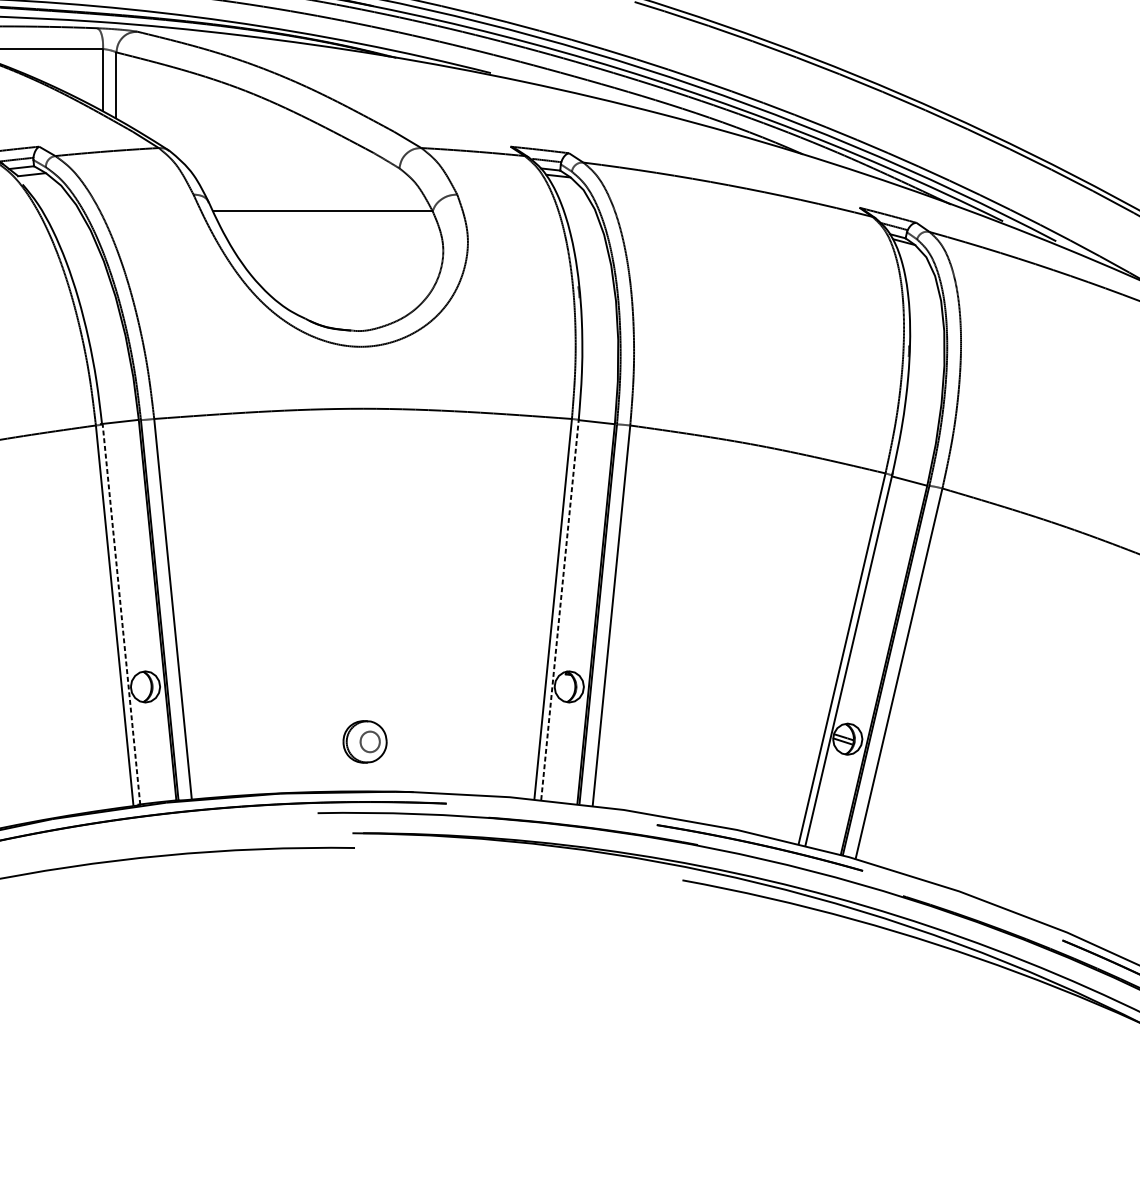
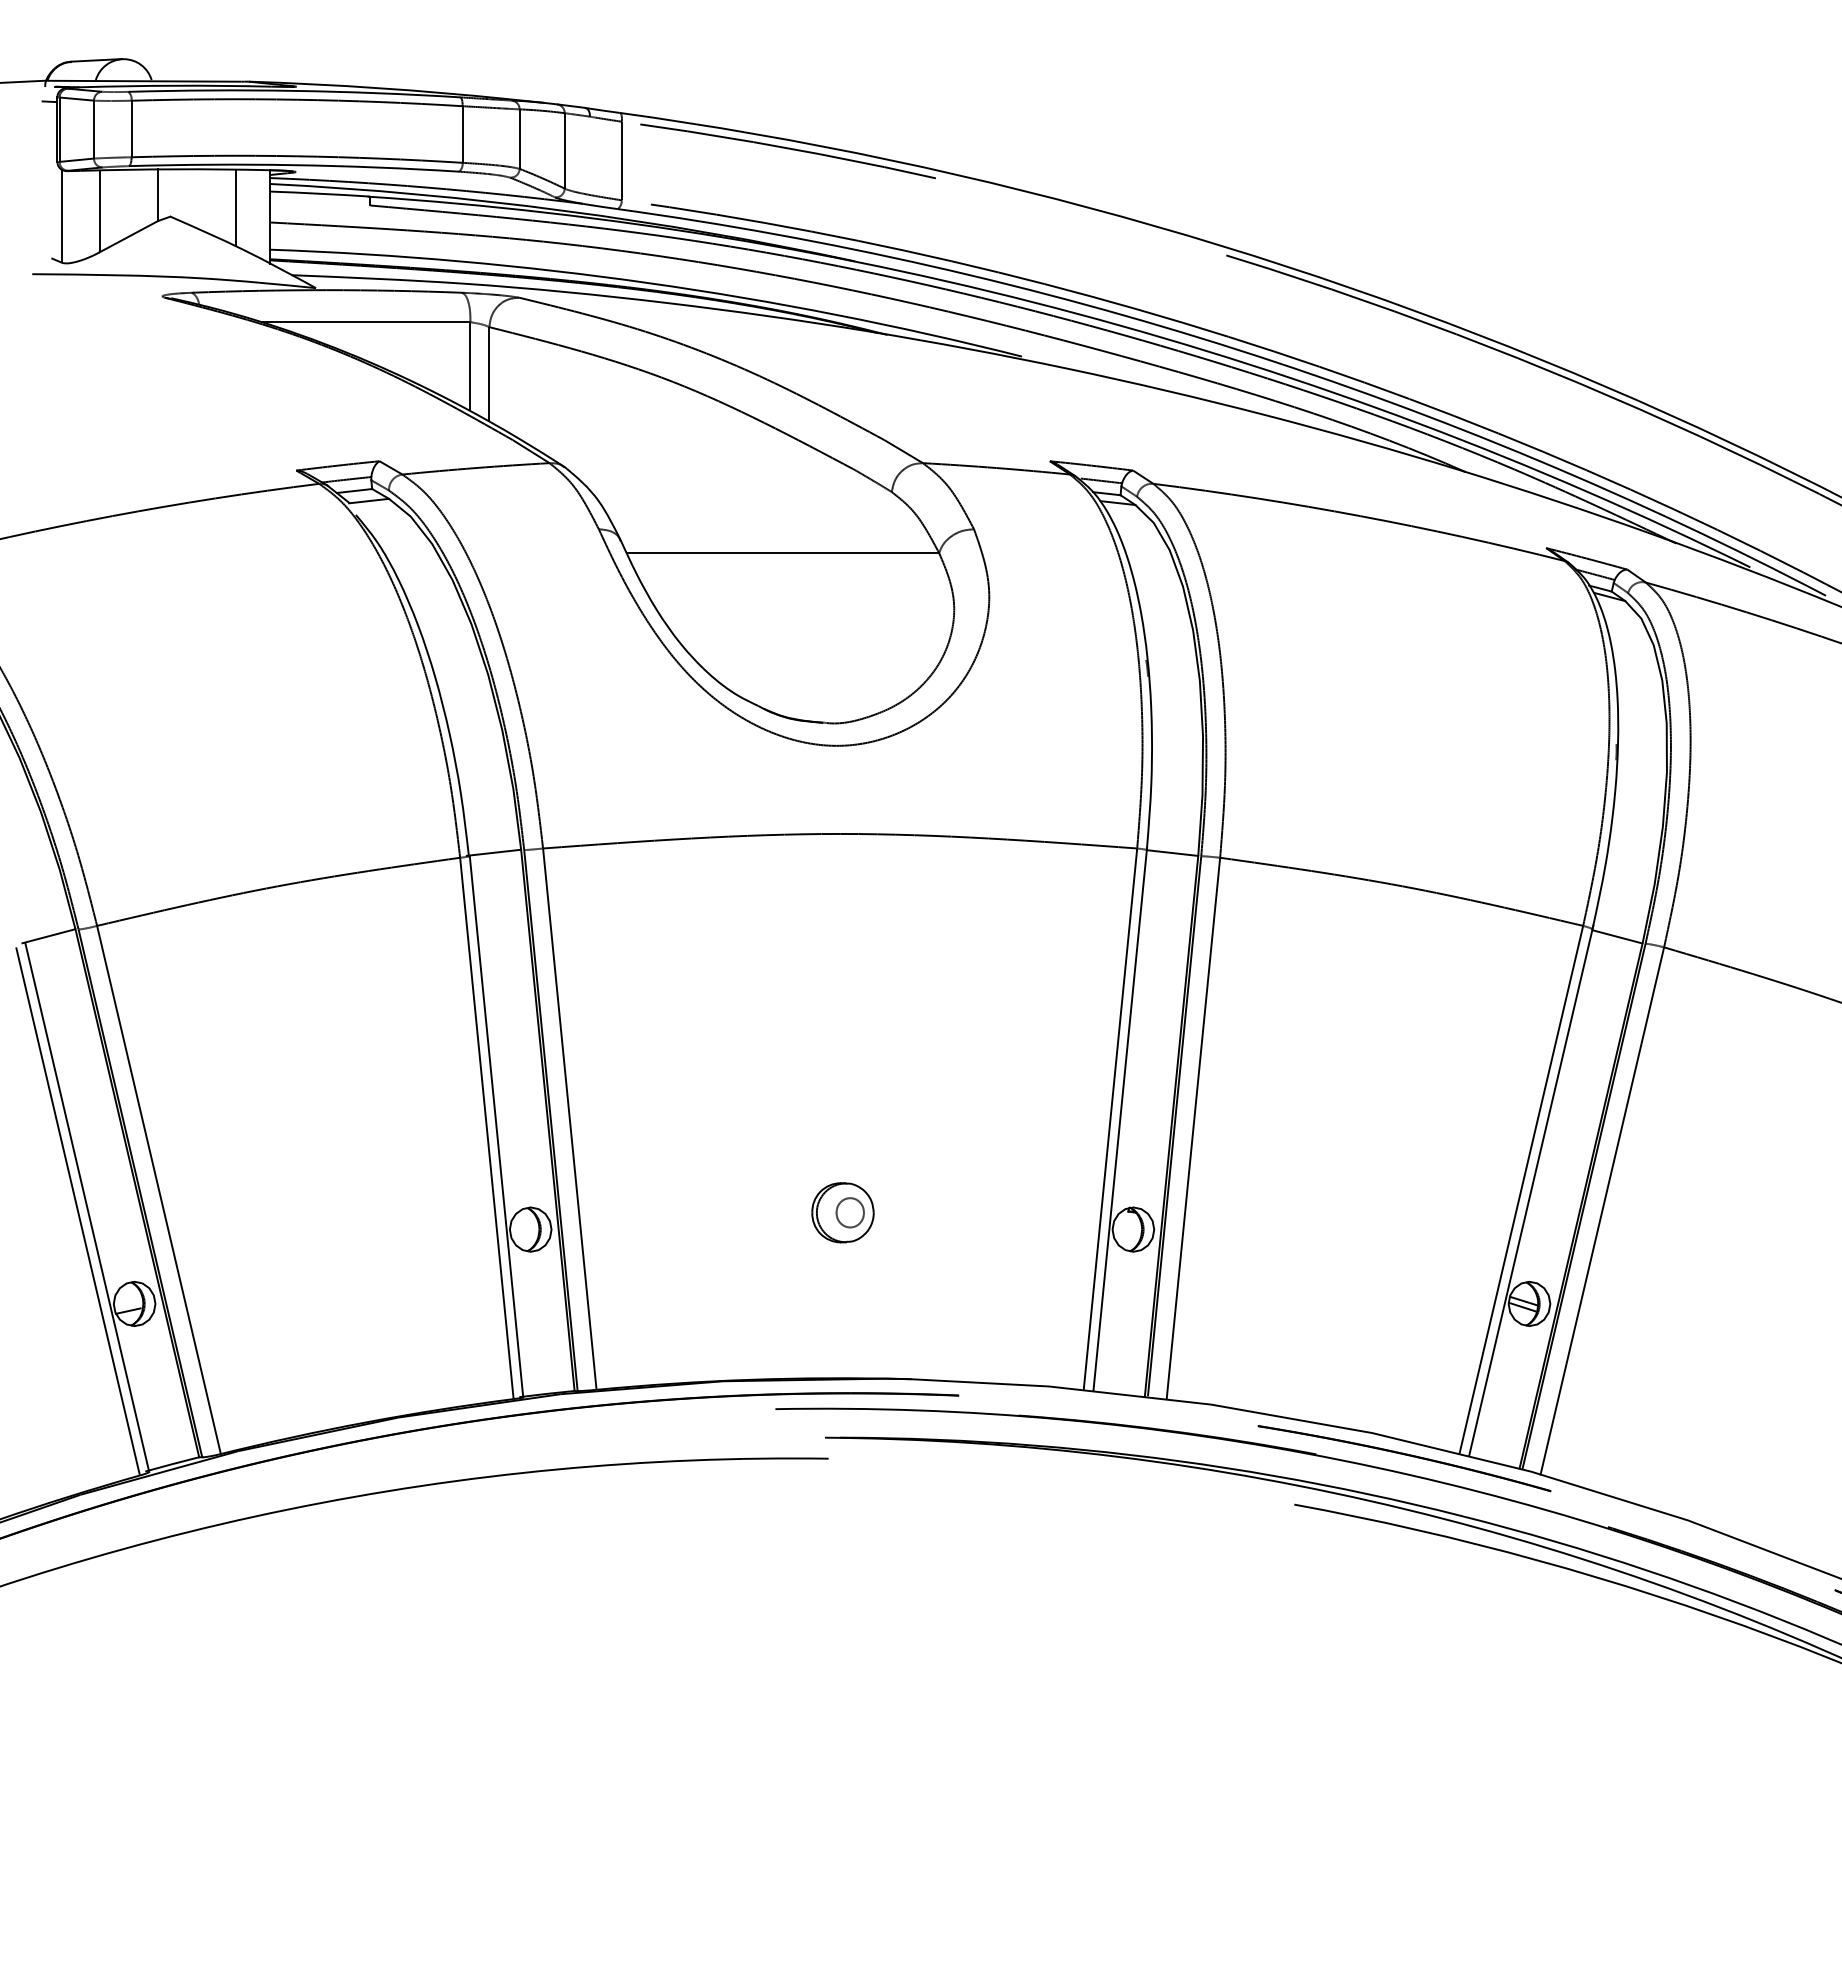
line: (560, 608) -> (1120, 1118), dashed -> solid
line: (121, 614) -> (496, 1126), dashed -> solid
part: (364, 741) -> (842, 1212), moved

